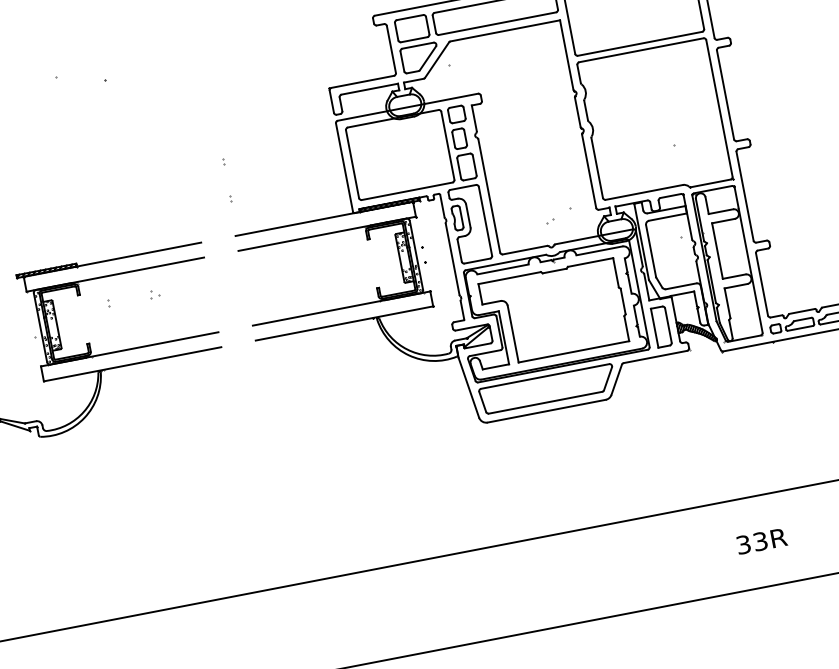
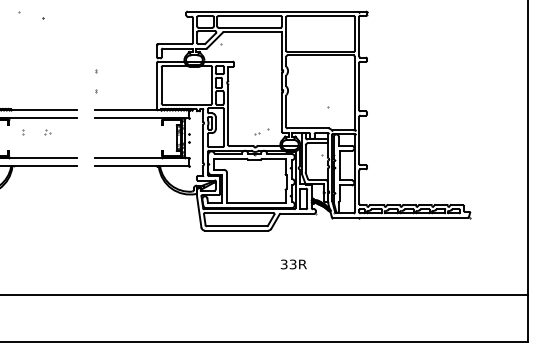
text: (761, 541) -> (293, 264), moved

